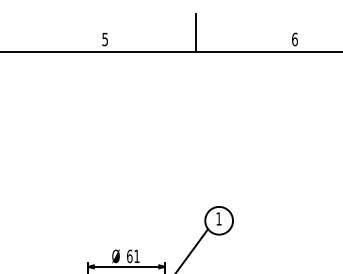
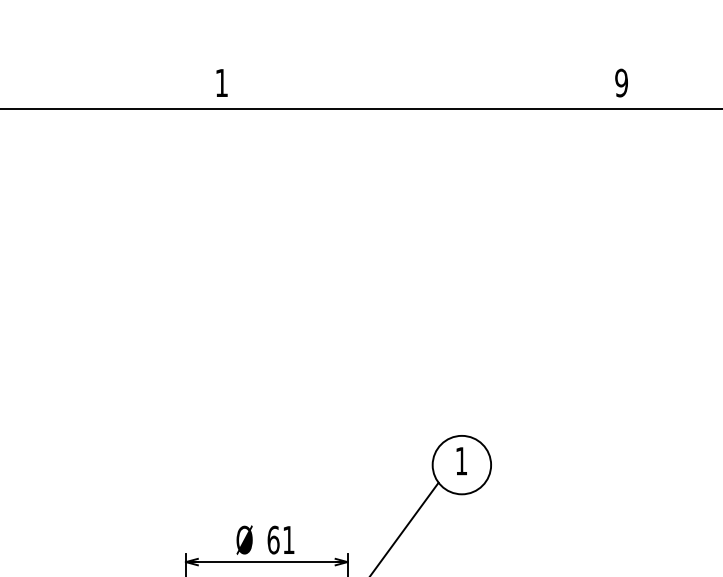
line: (195, 32) -> (412, 68), removed
text: (104, 39) -> (220, 83), 5 -> 1
text: (294, 39) -> (620, 83), 6 -> 9

